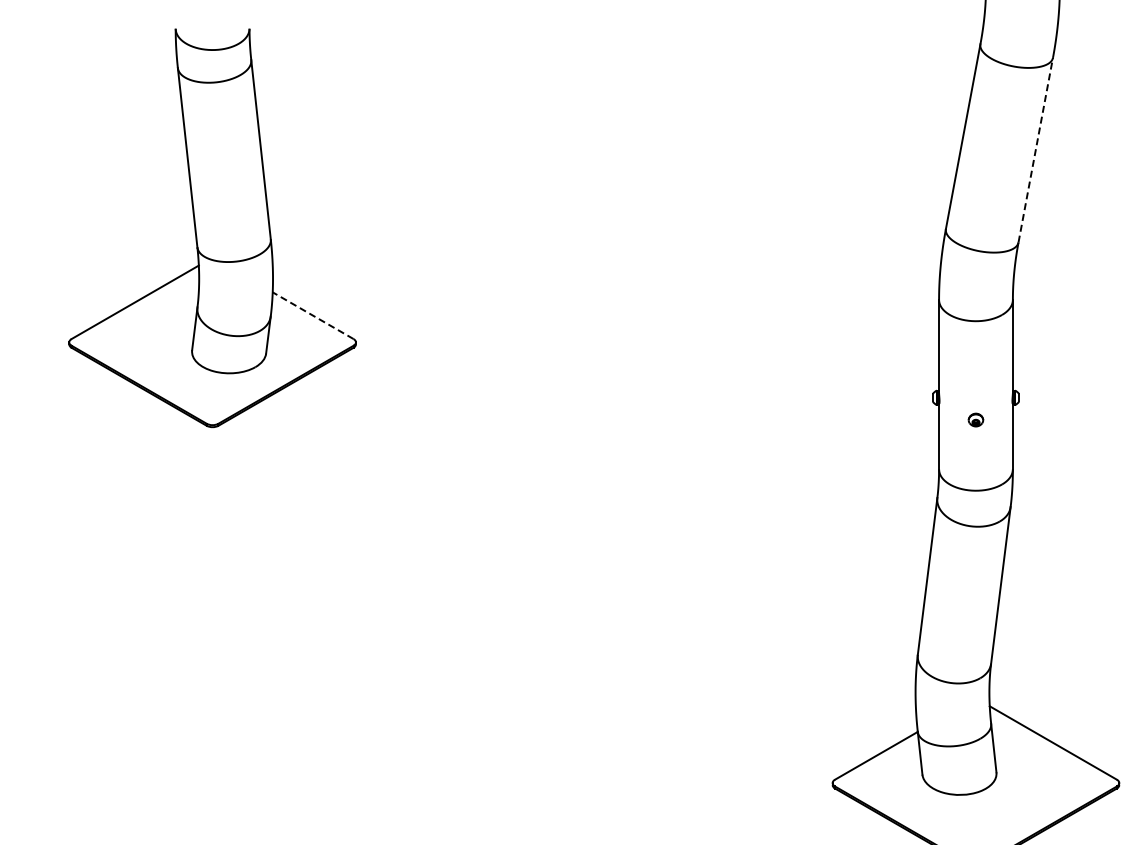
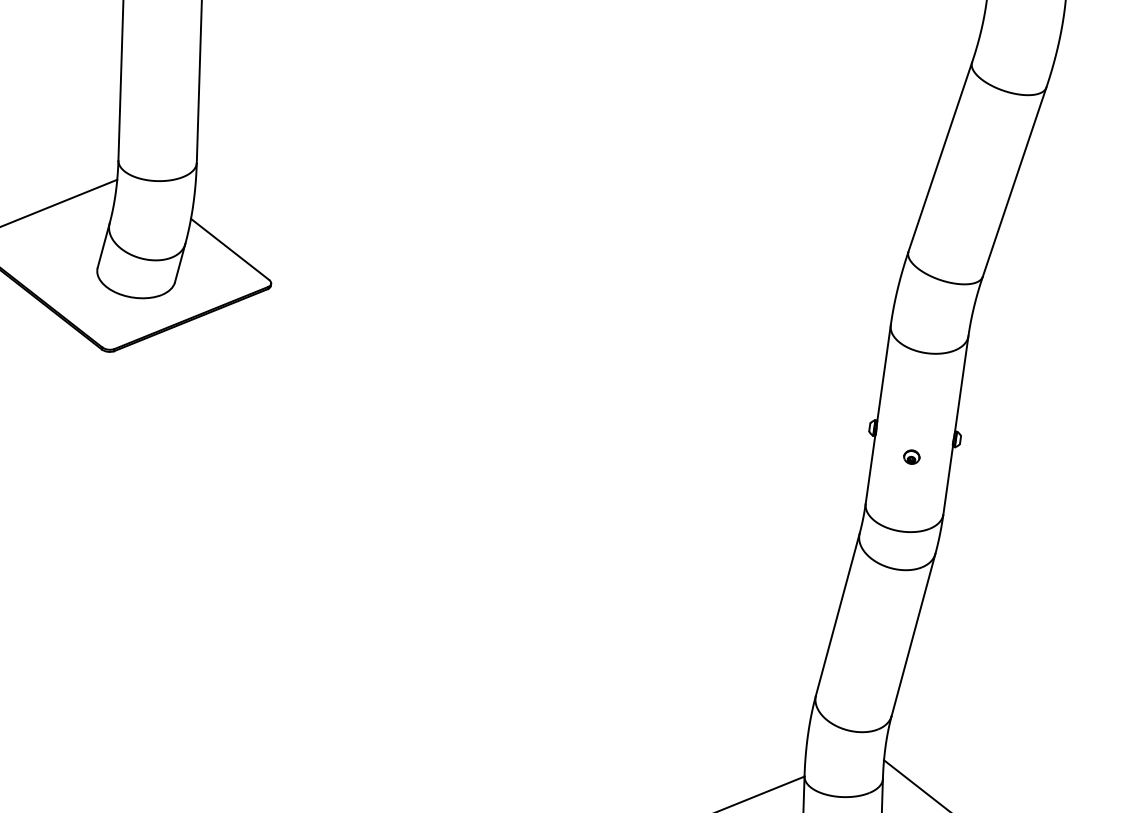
line: (1035, 150) -> (1014, 182), dashed -> solid
line: (313, 315) -> (230, 249), dashed -> solid

